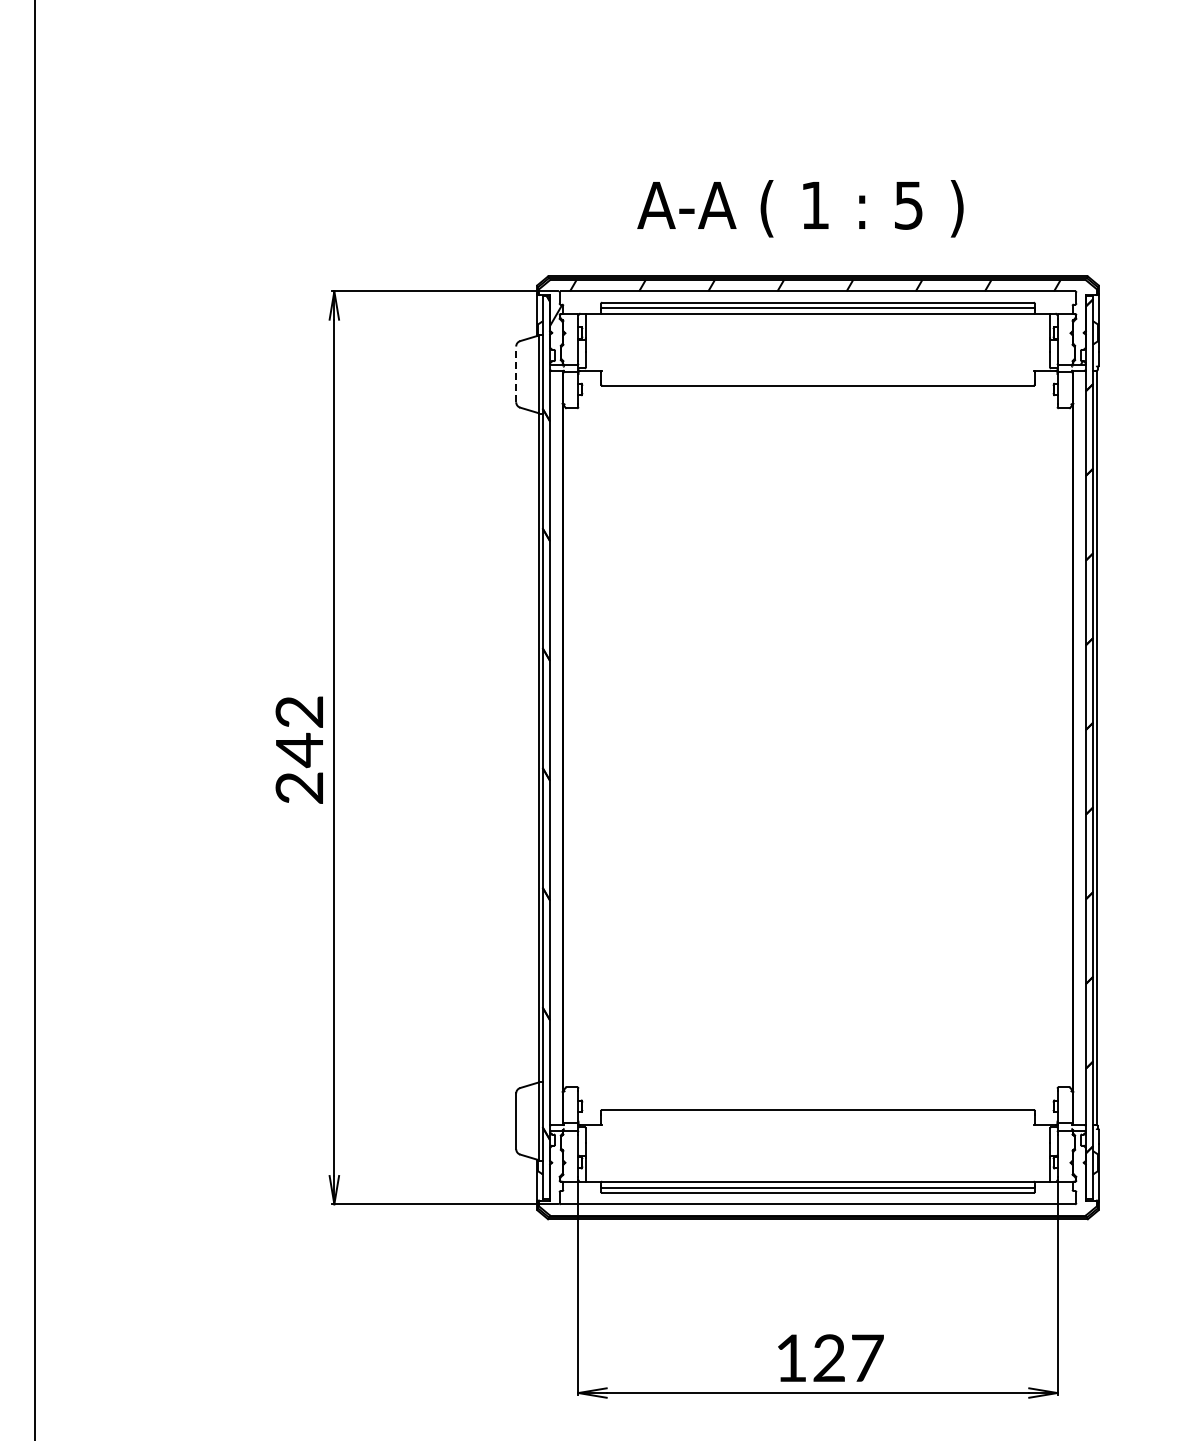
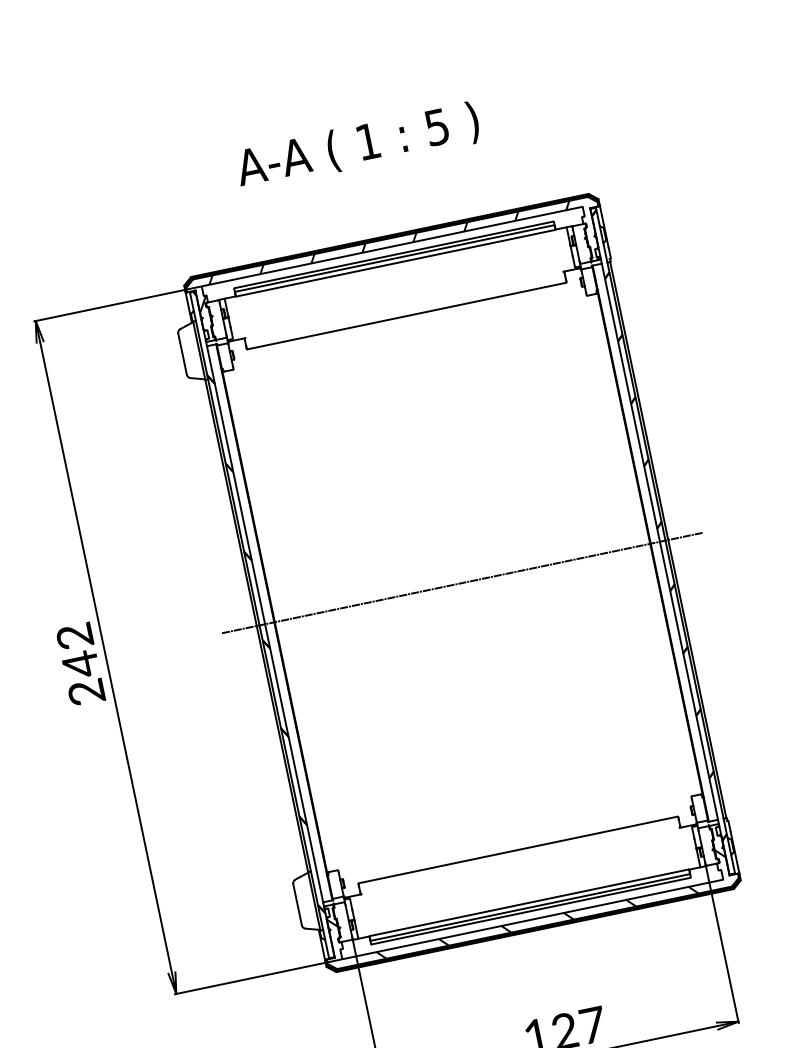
text: (800, 208) -> (357, 146), moved
line: (516, 374) -> (182, 354), dashed -> solid
line: (817, 747) -> (462, 582), added
hatch: (817, 1181) -> (528, 902), added

